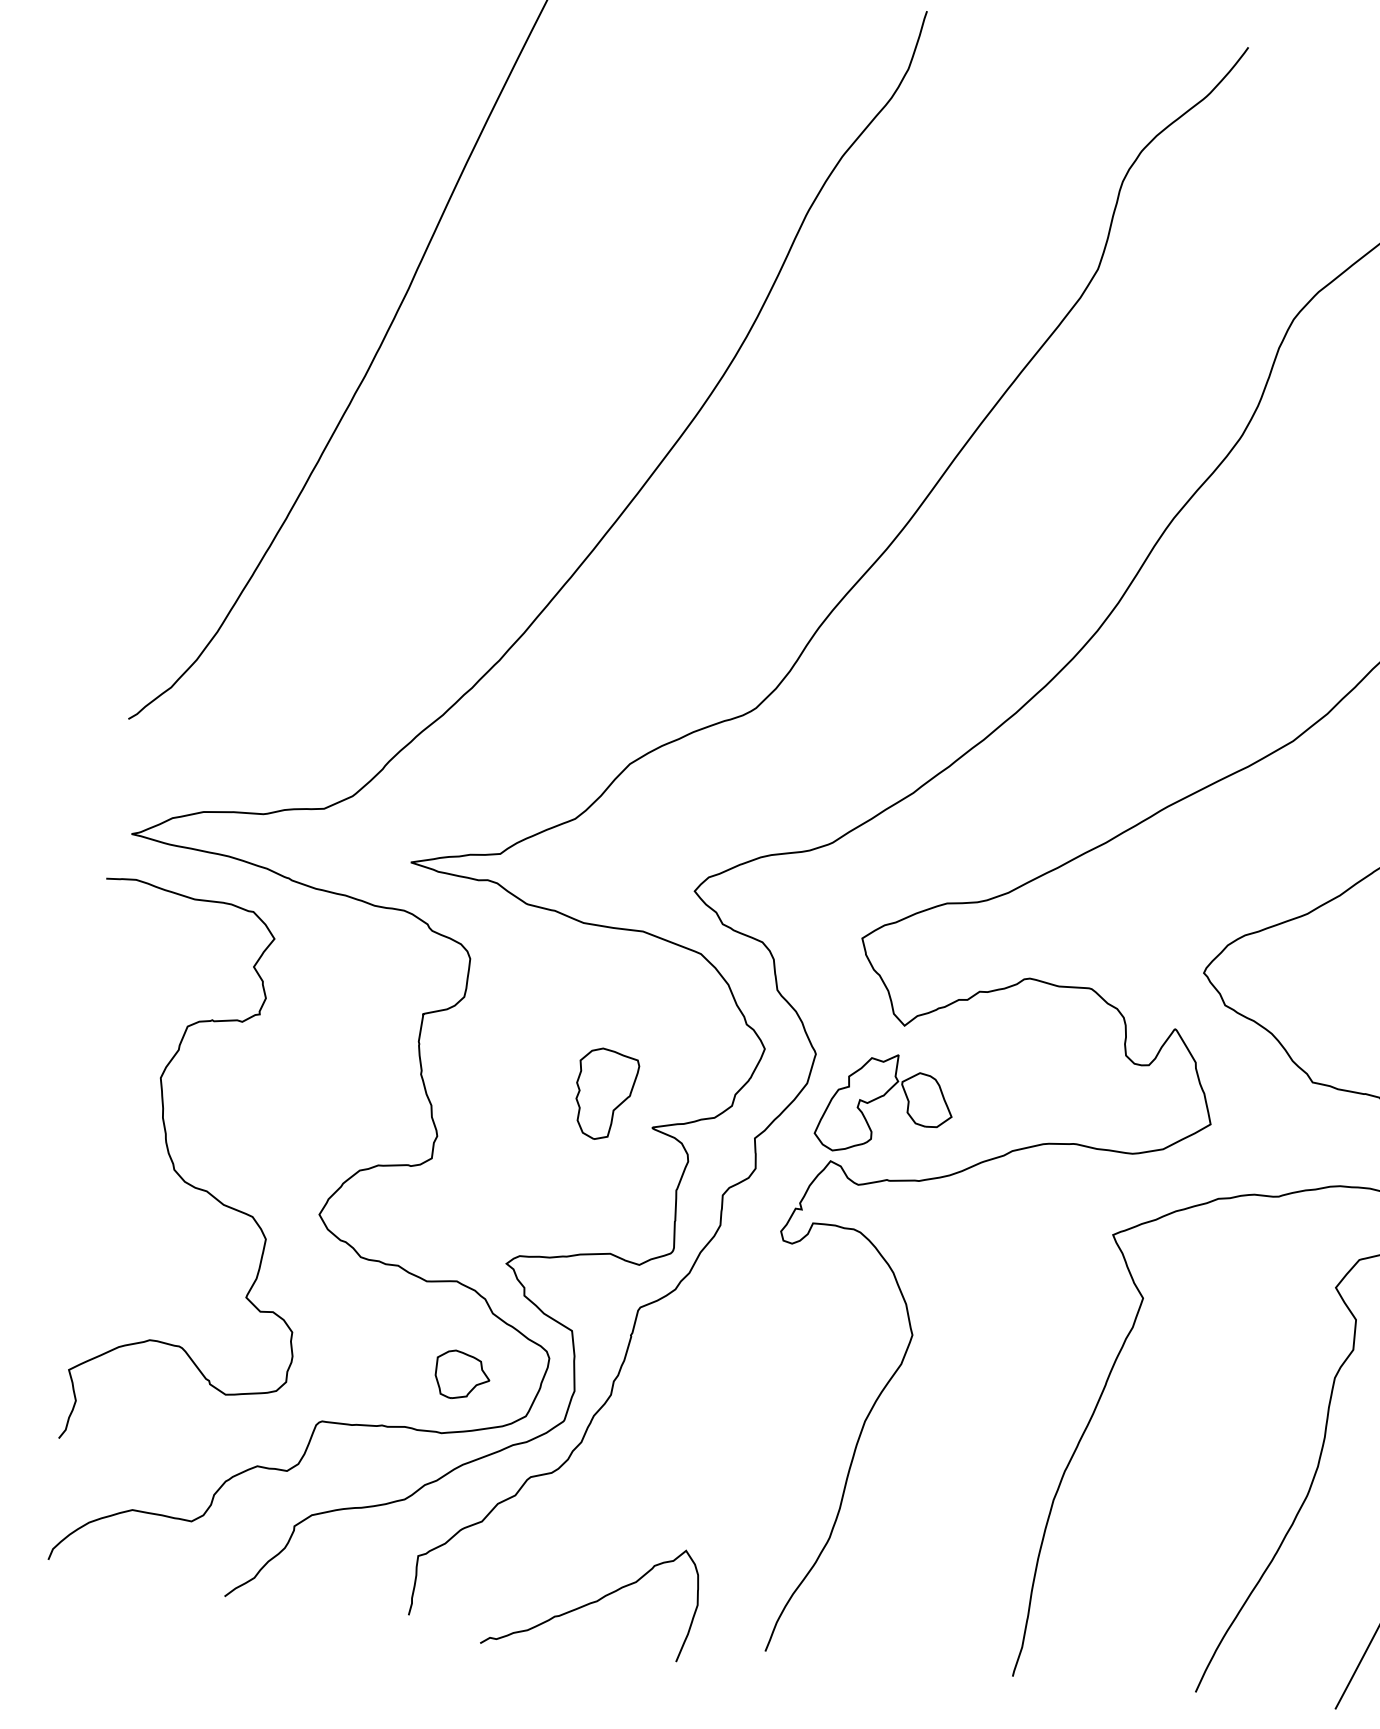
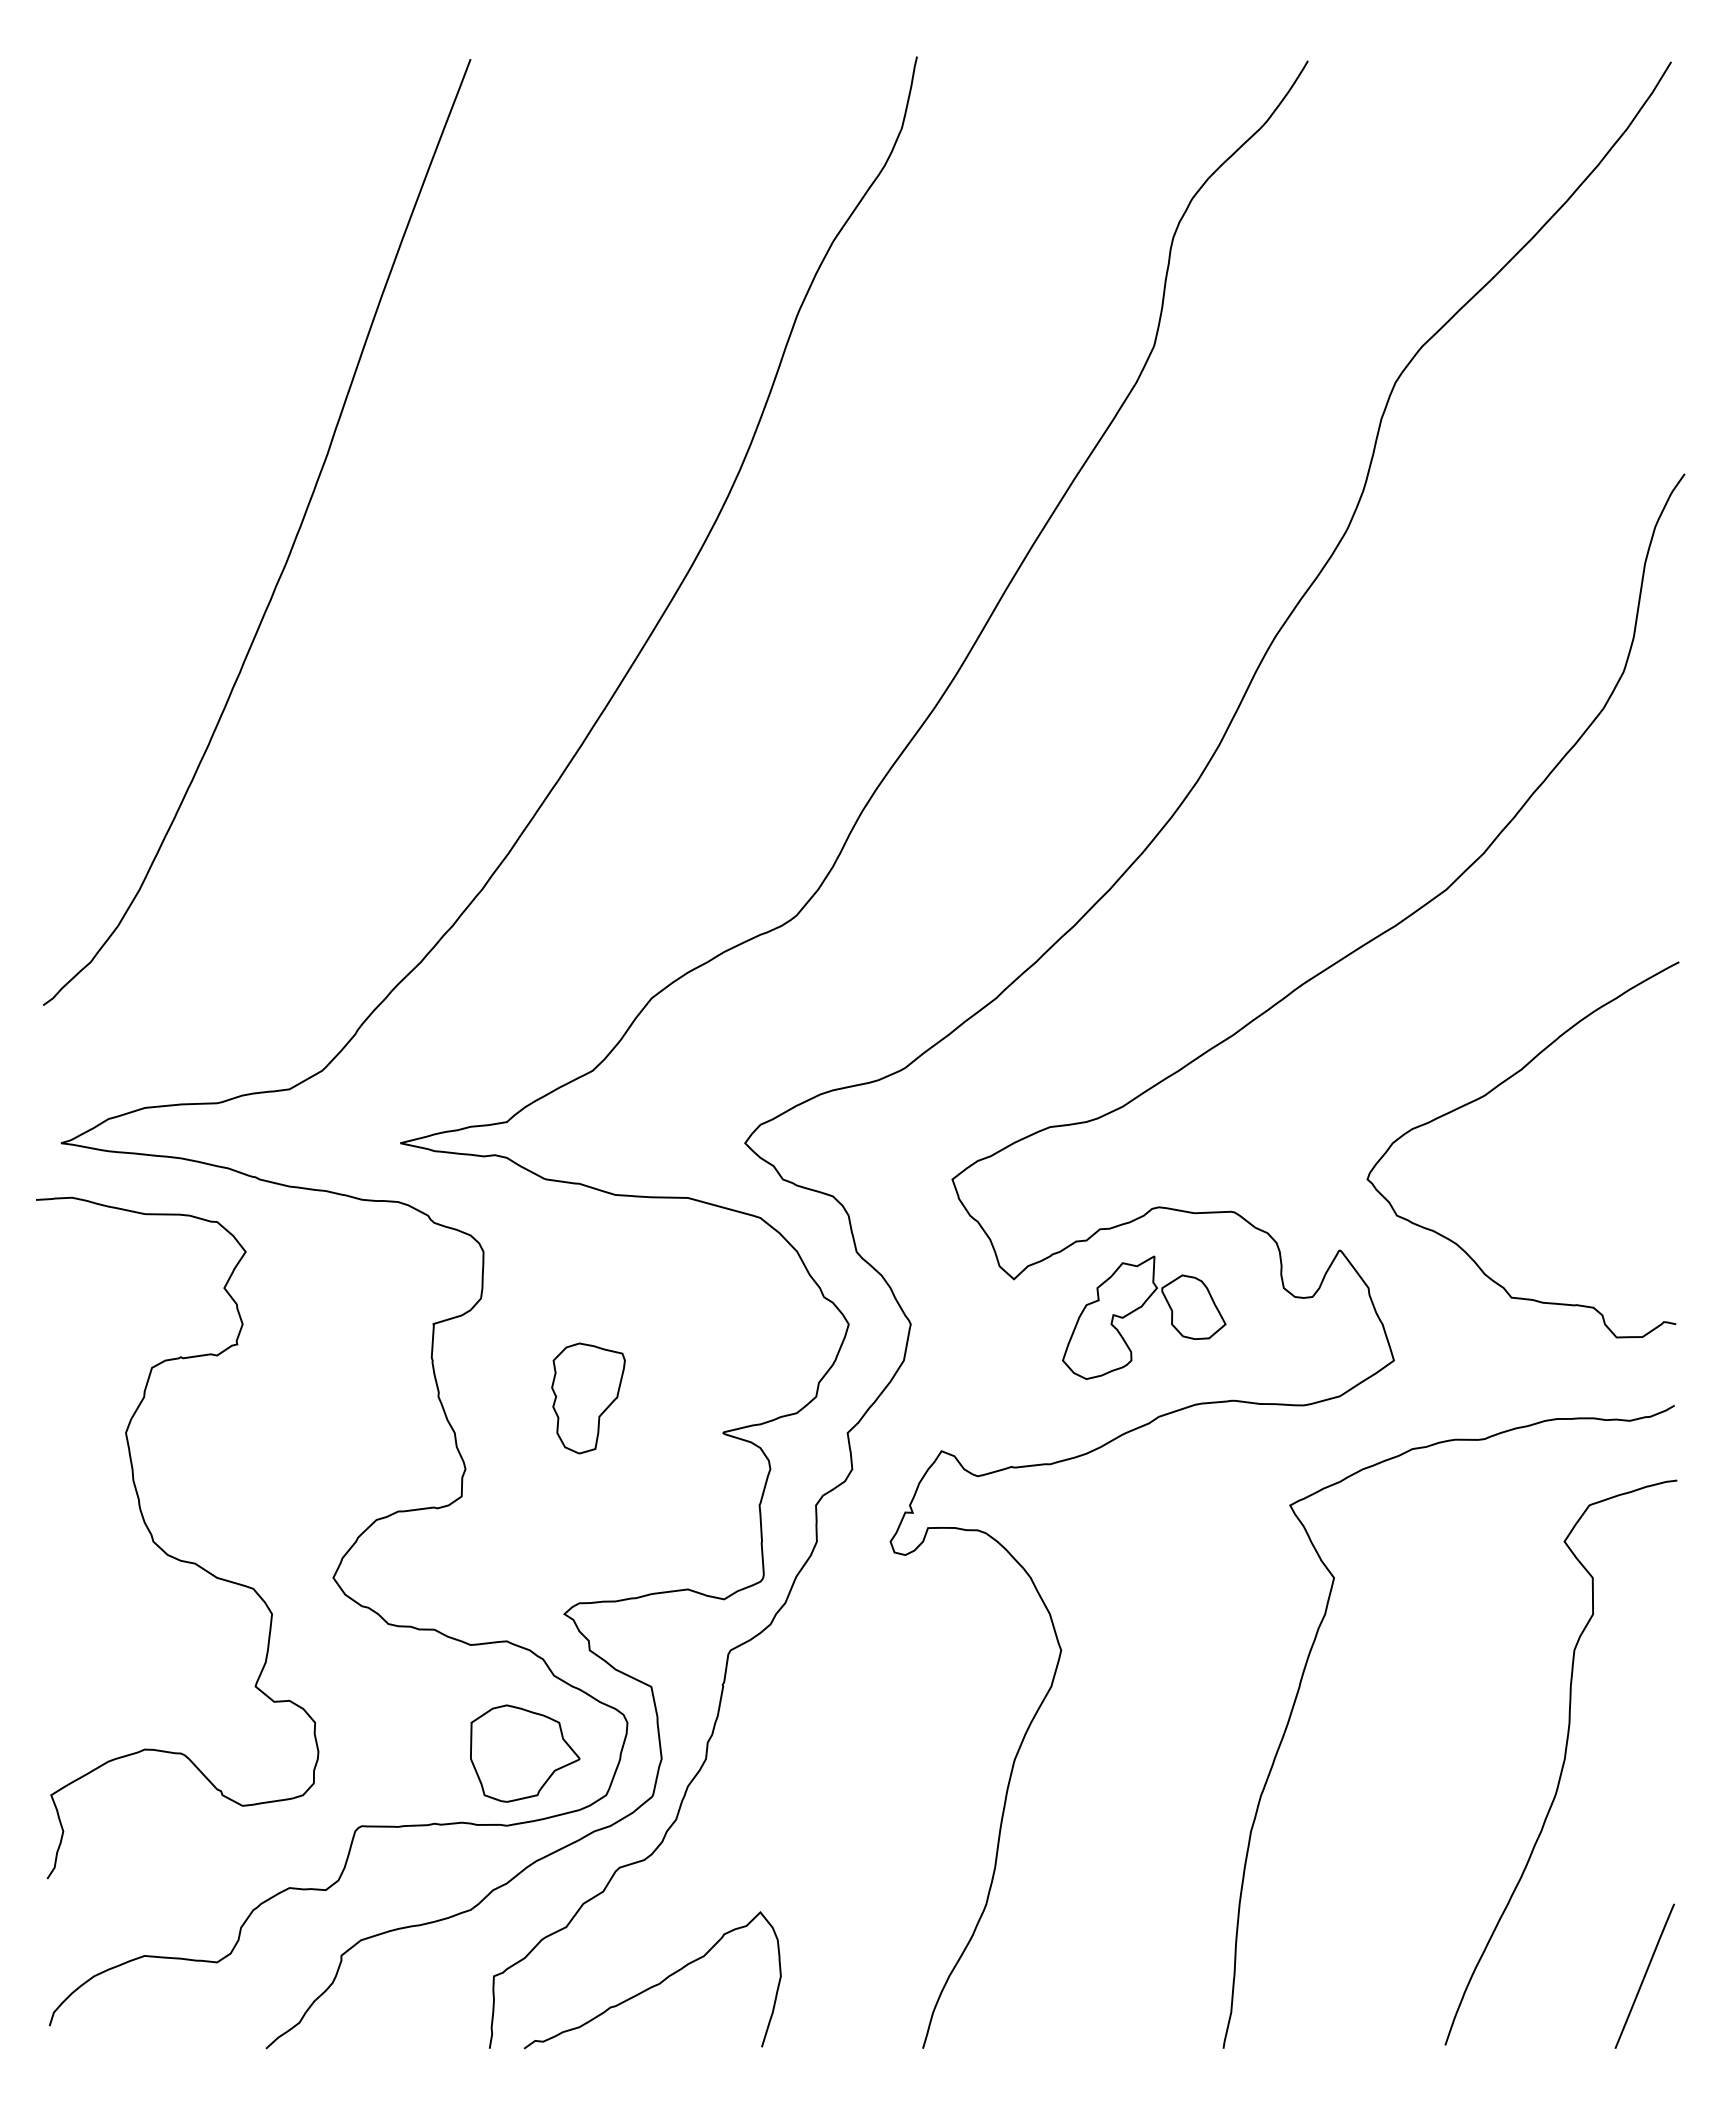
part: (606, 1094) -> (588, 1398), moved
part: (882, 1096) -> (1140, 1308), moved
part: (462, 1375) -> (525, 1753), size x1.67
curve: (593, 1601) -> (655, 1984), moved

